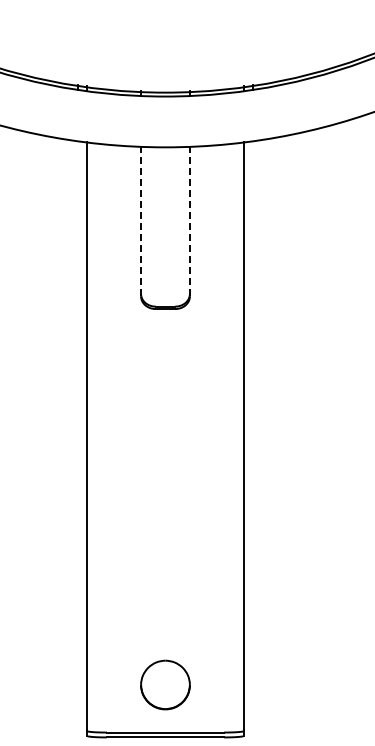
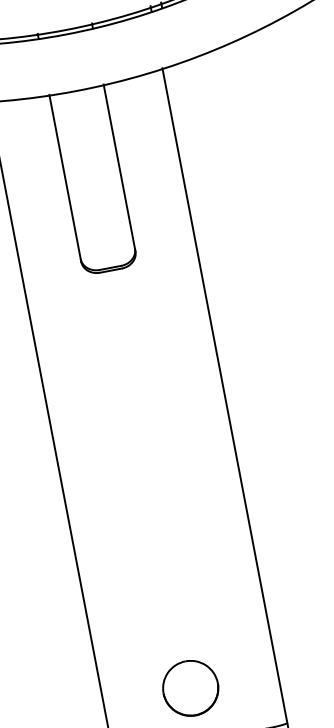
line: (141, 221) -> (65, 178), dashed -> solid
line: (189, 221) -> (119, 168), dashed -> solid

